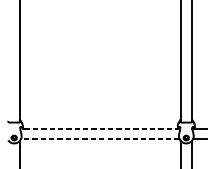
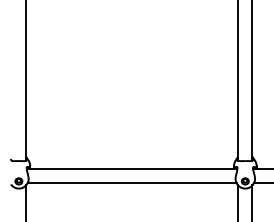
line: (99, 128) -> (131, 168), dashed -> solid
line: (99, 139) -> (131, 183), dashed -> solid

